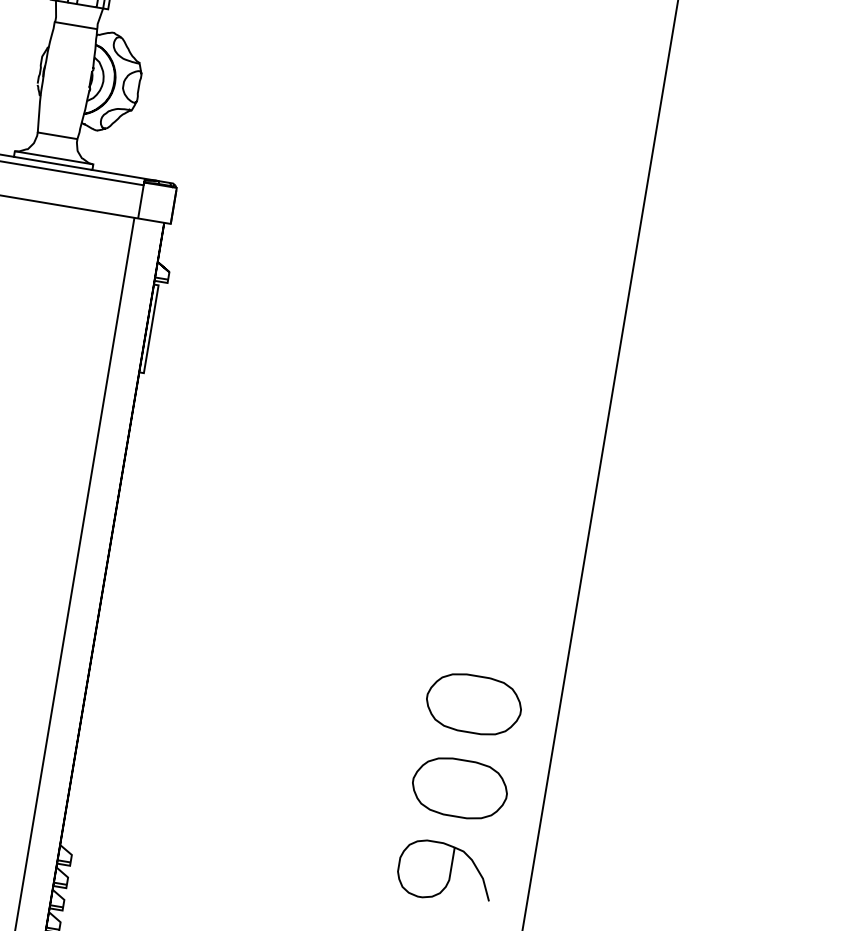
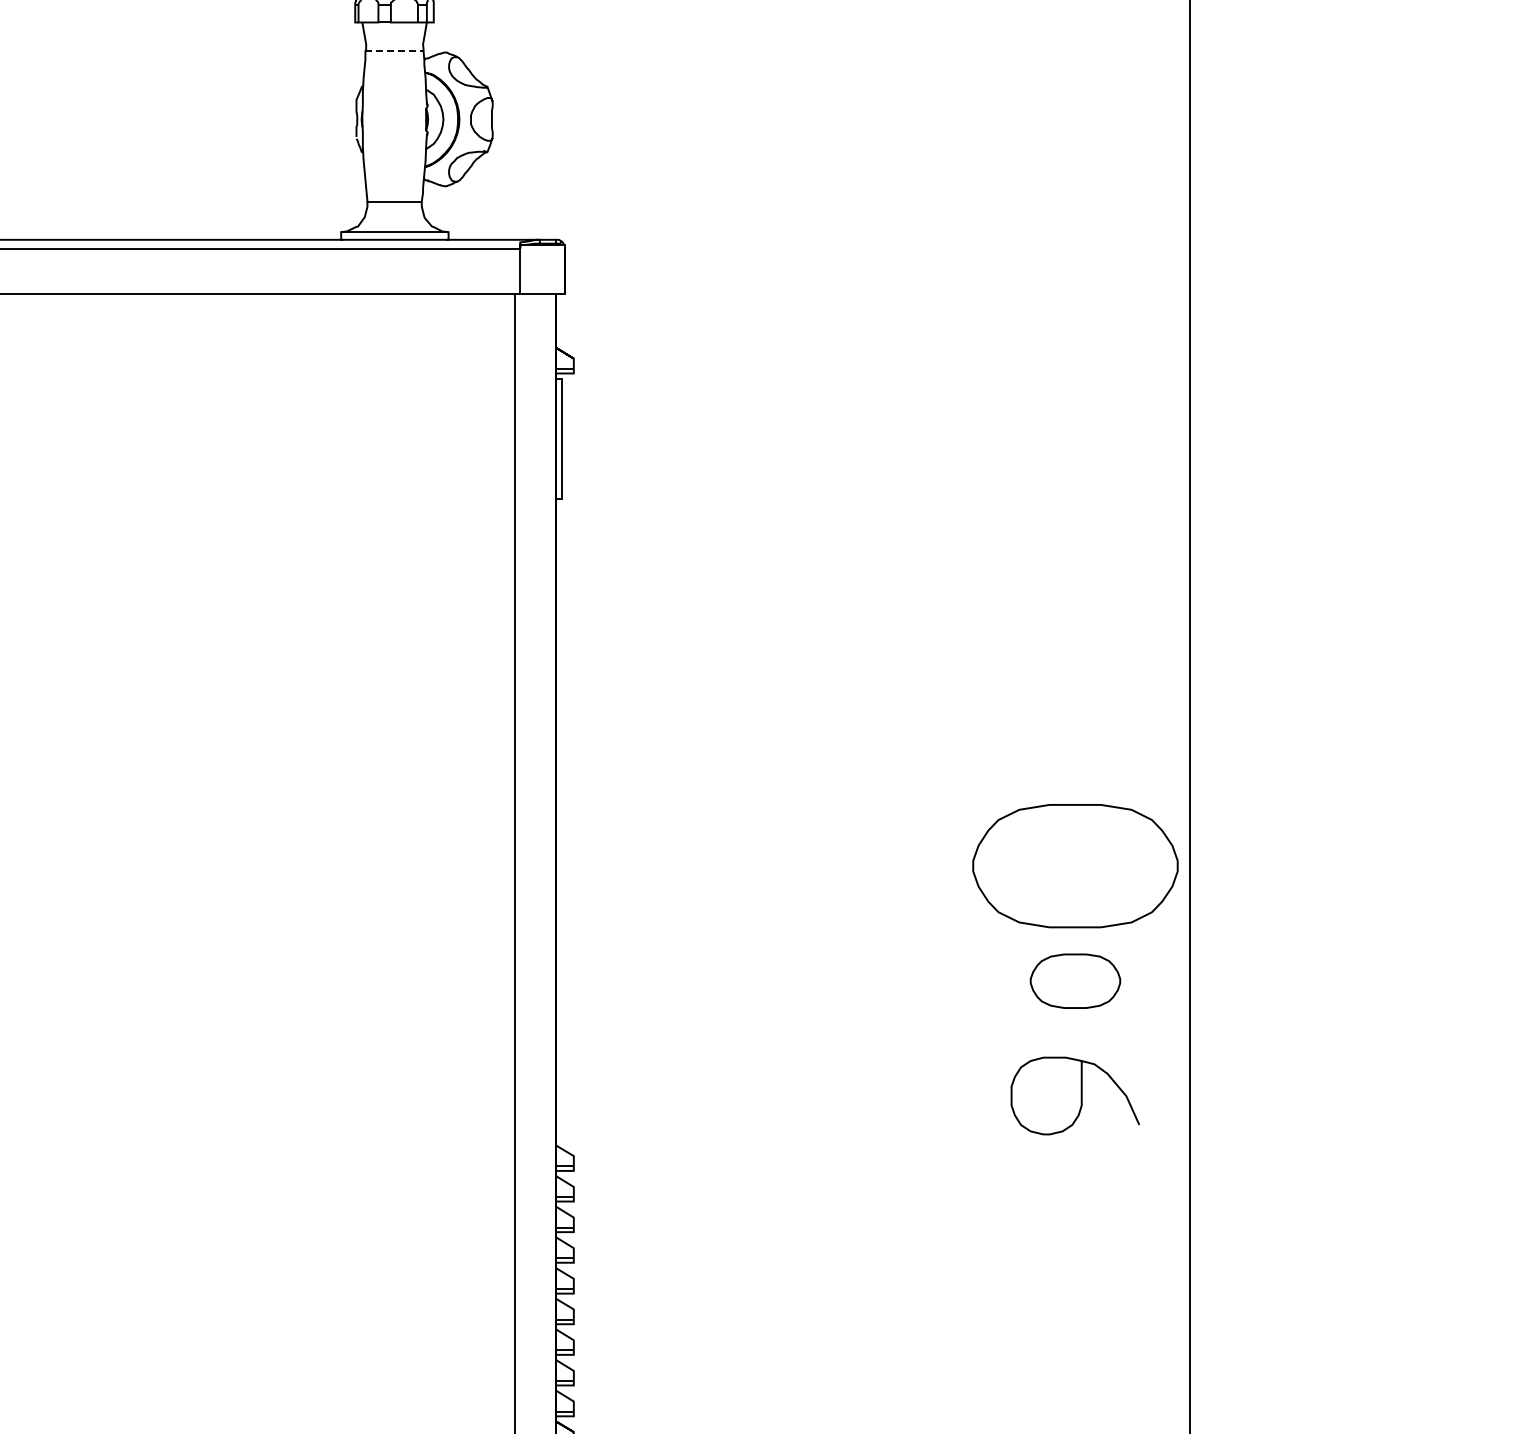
line: (75, 25) -> (394, 51), solid -> dashed
part: (474, 703) -> (1075, 865), size x1.6
part: (459, 788) -> (1075, 981), size x0.7

